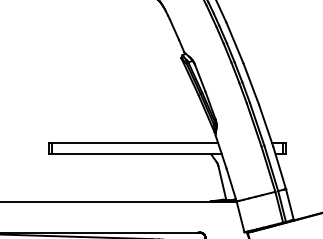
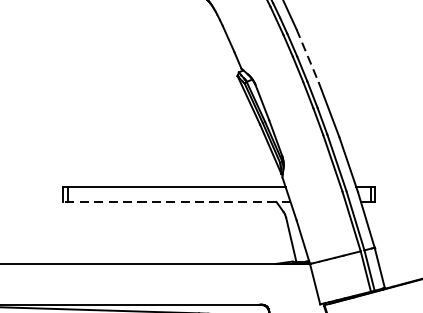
line: (235, 43) -> (308, 56), solid -> dashed
line: (135, 154) -> (177, 202), solid -> dashed

